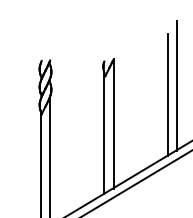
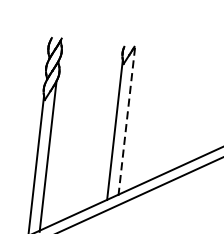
line: (177, 85) -> (205, 84), removed
line: (168, 94) -> (194, 93), removed
line: (113, 123) -> (126, 119), solid -> dashed

